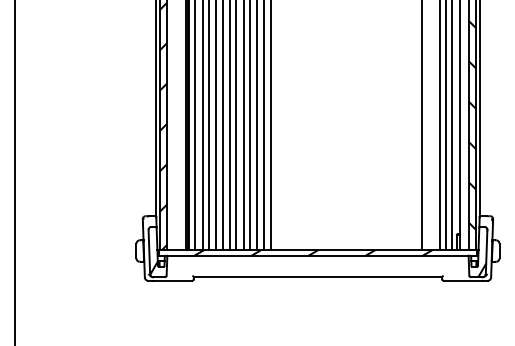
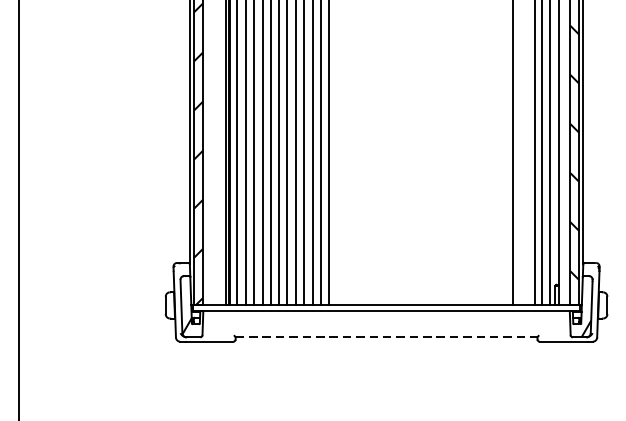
hatch: (313, 252) -> (381, 307), removed
line: (318, 277) -> (387, 337), solid -> dashed

